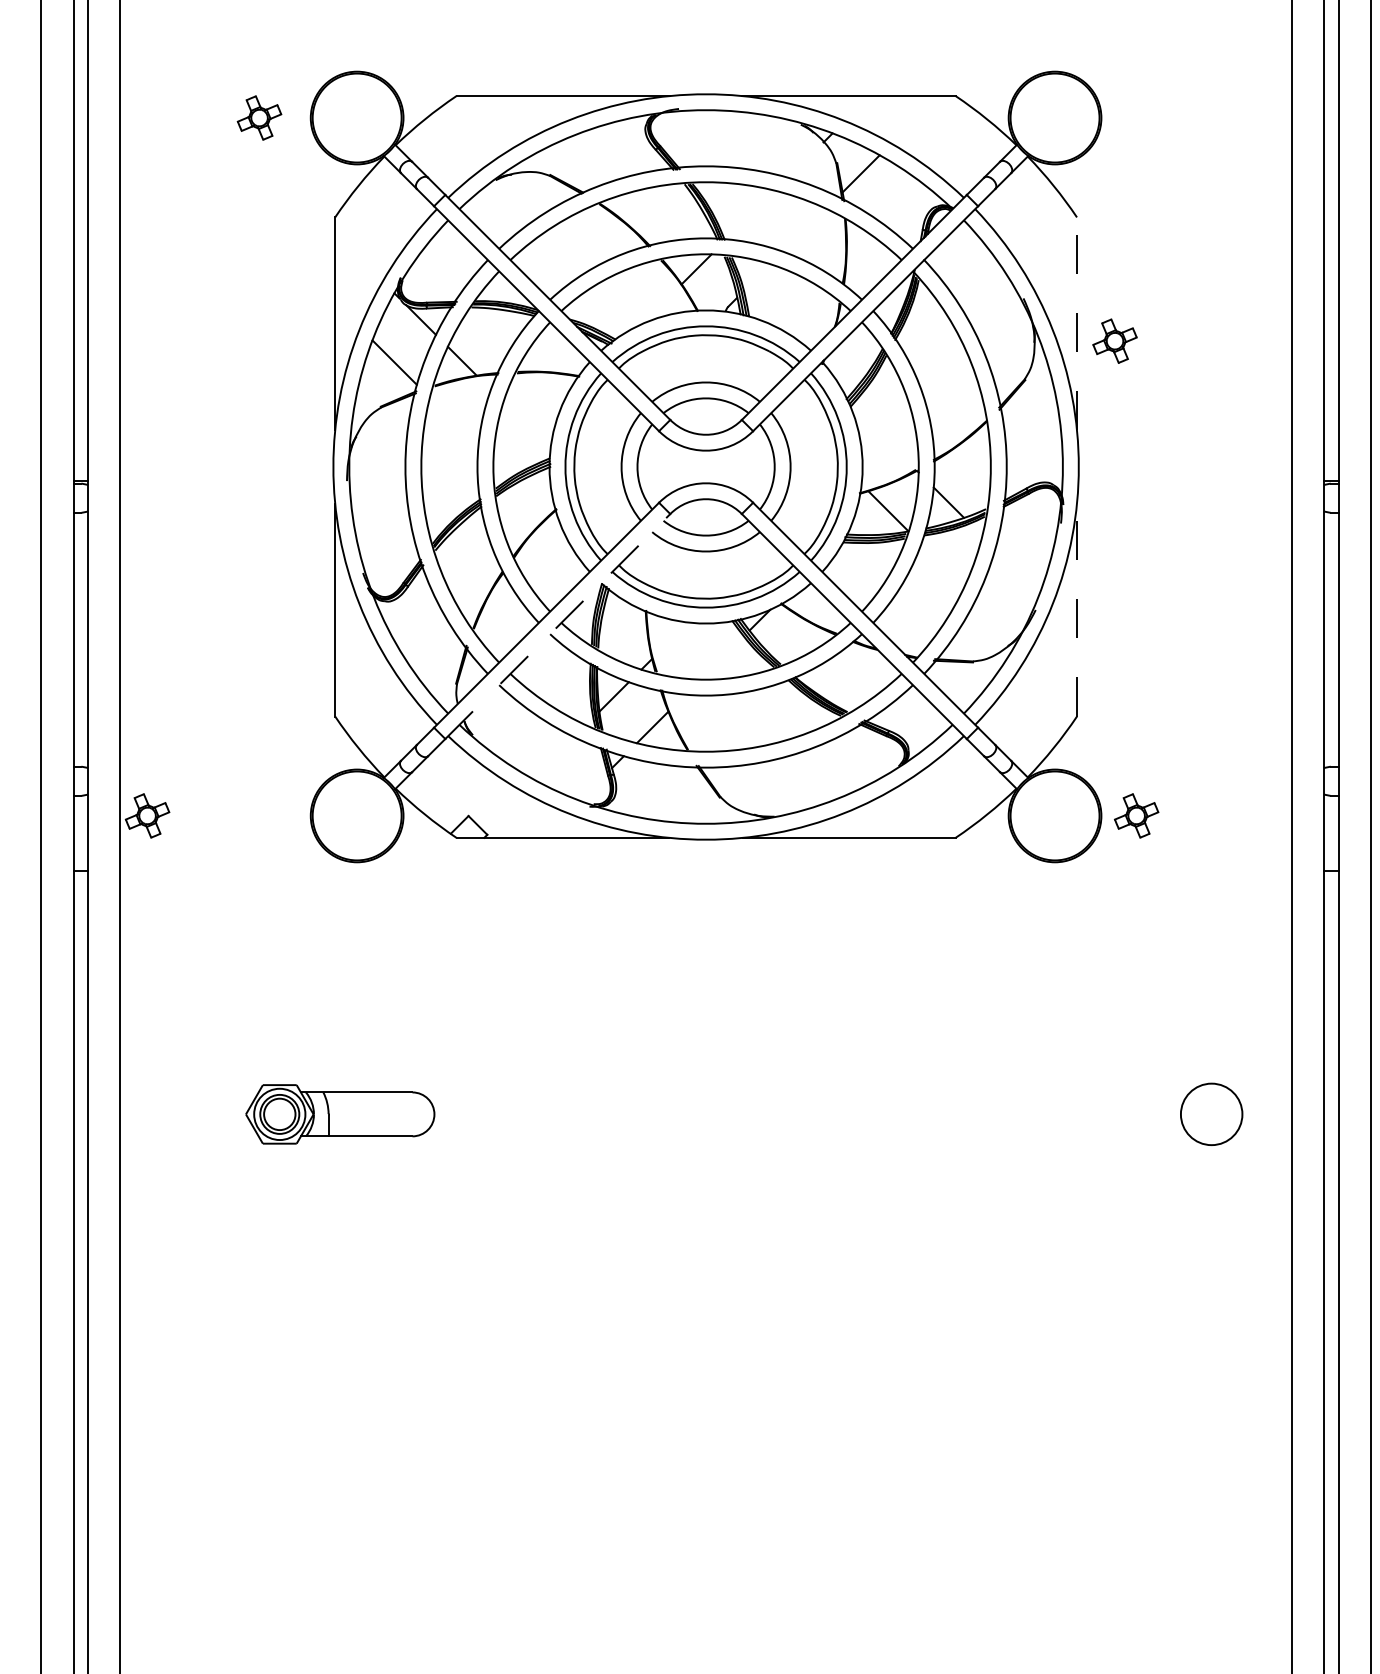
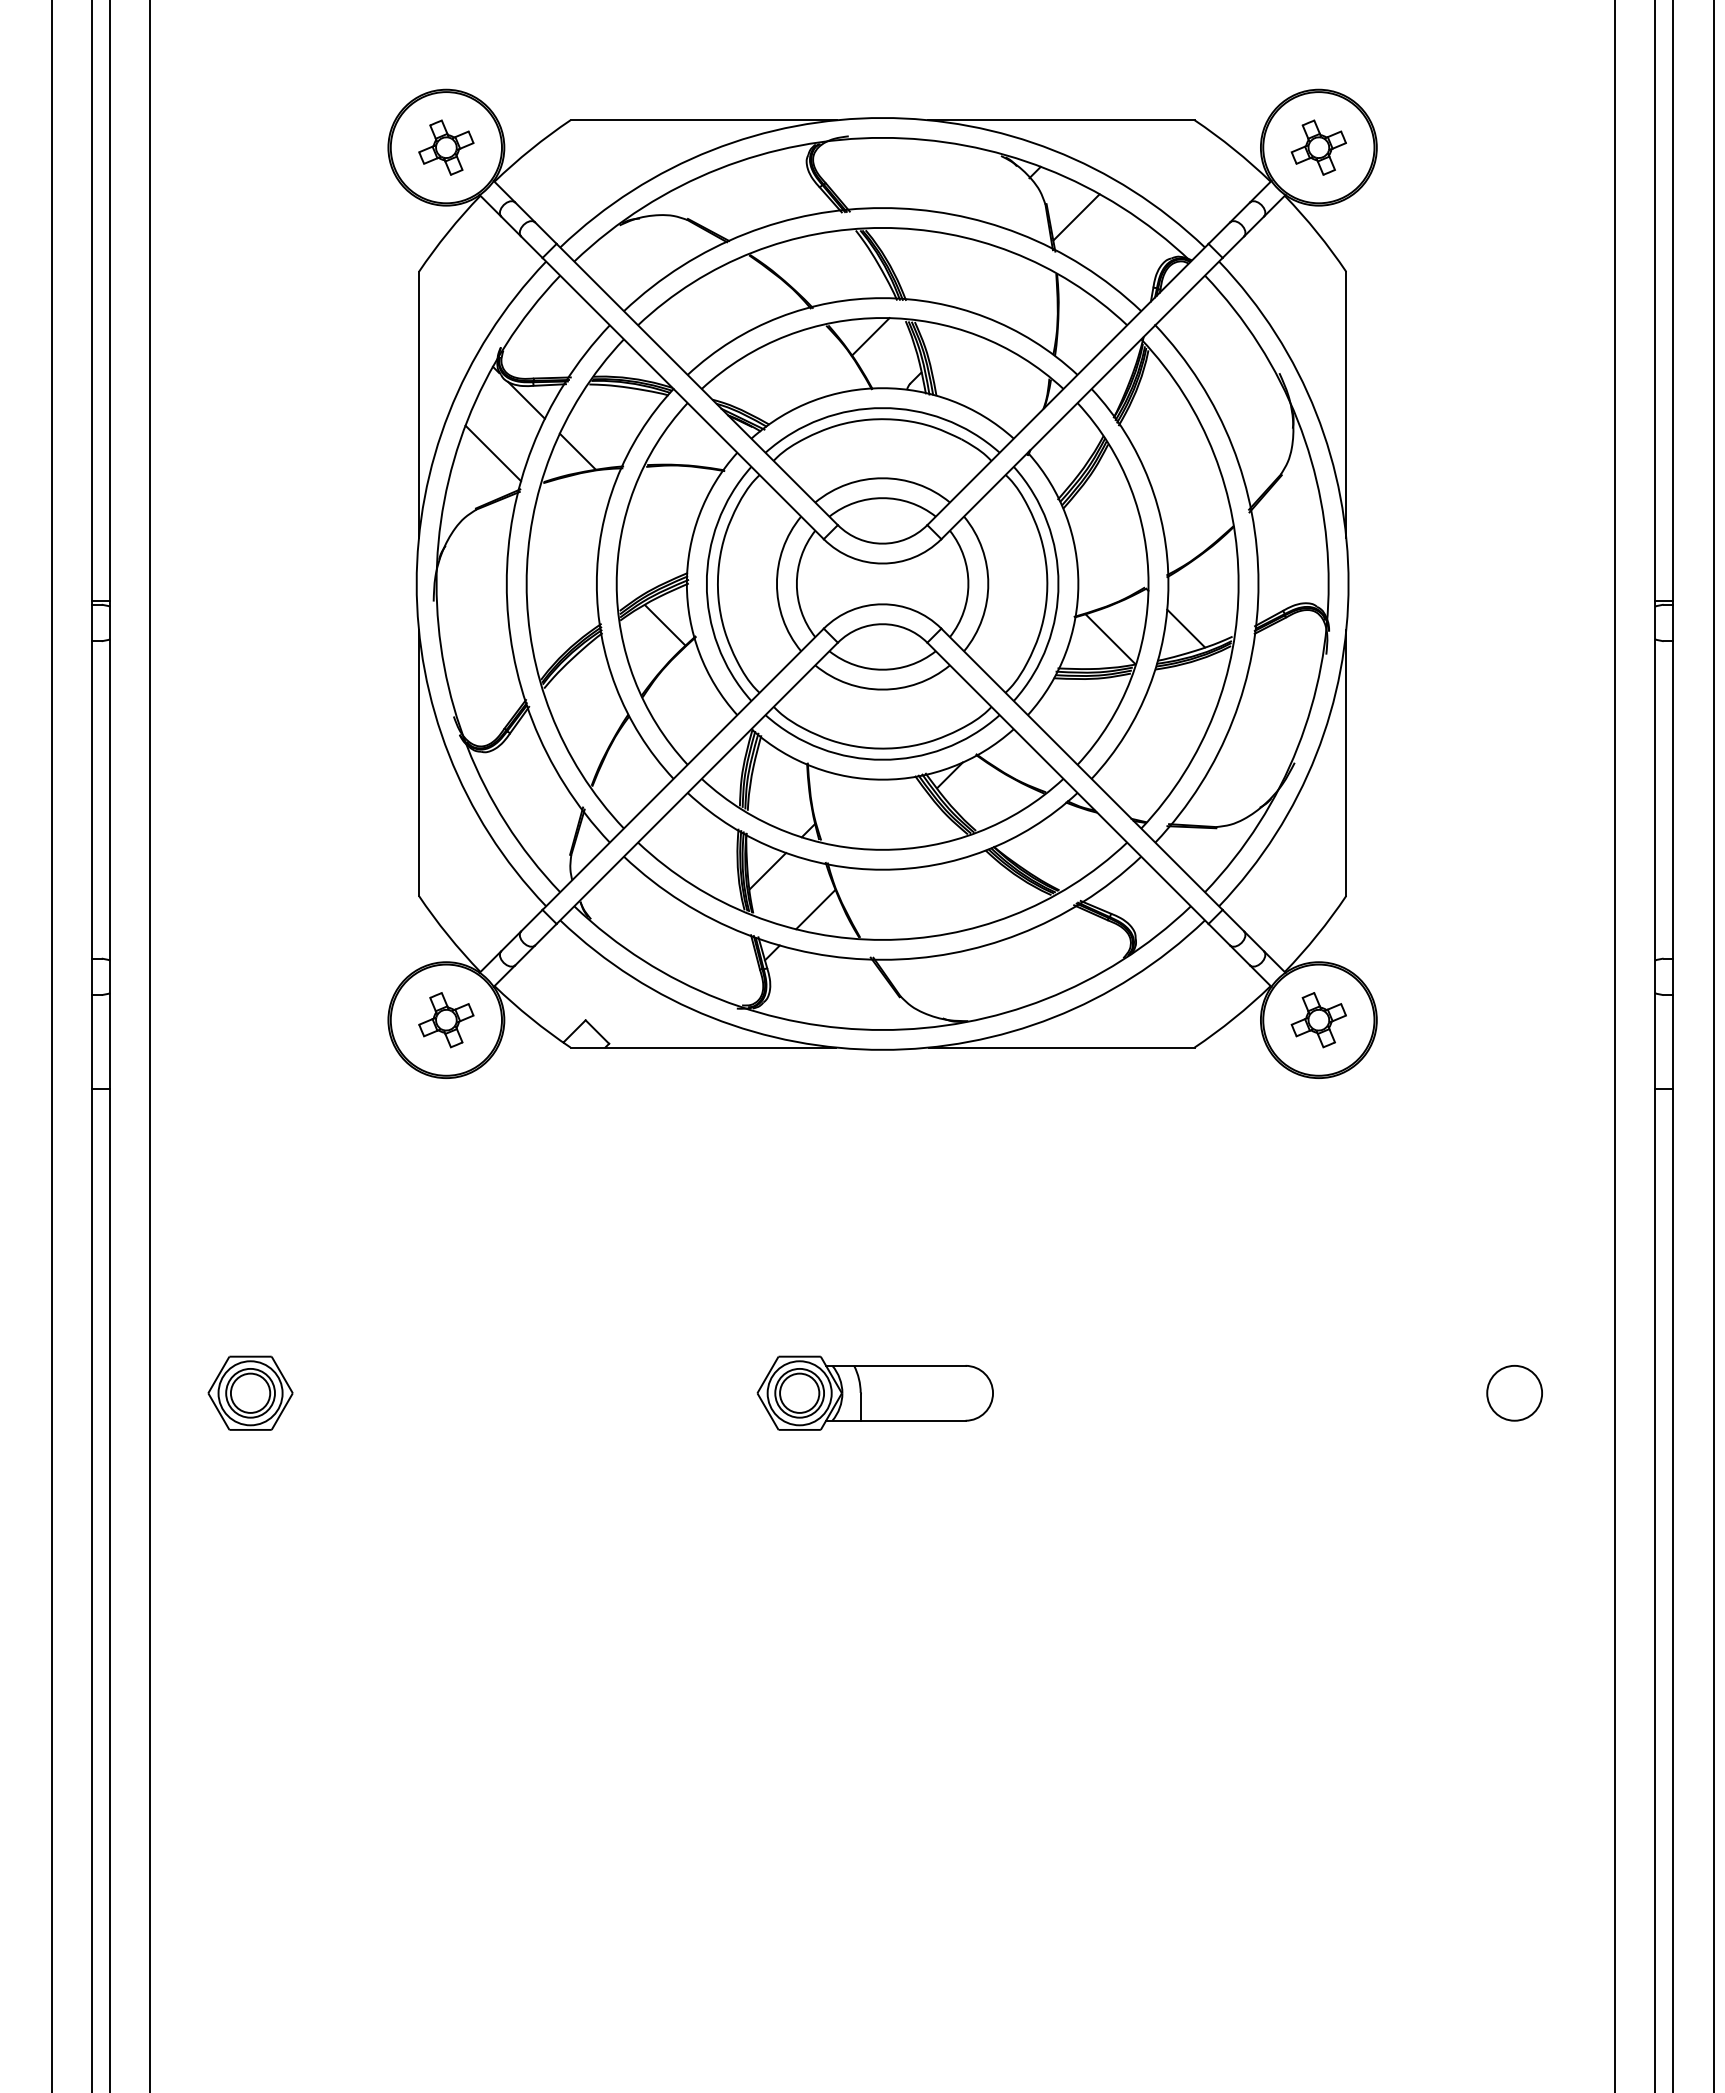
part: (259, 117) -> (446, 147), moved
line: (1077, 323) -> (1346, 404), dashed -> solid
part: (1114, 341) -> (1318, 147), moved
line: (532, 500) -> (665, 625), added
line: (1077, 609) -> (1346, 762), dashed -> solid
line: (558, 626) -> (697, 783), dashed -> solid
part: (147, 816) -> (446, 1020), moved
part: (1136, 816) -> (1318, 1020), moved
part: (200, 1113) -> (250, 1392), added
part: (339, 1113) -> (874, 1392), moved
circle: (1211, 1113) -> (1514, 1392), size x0.71

